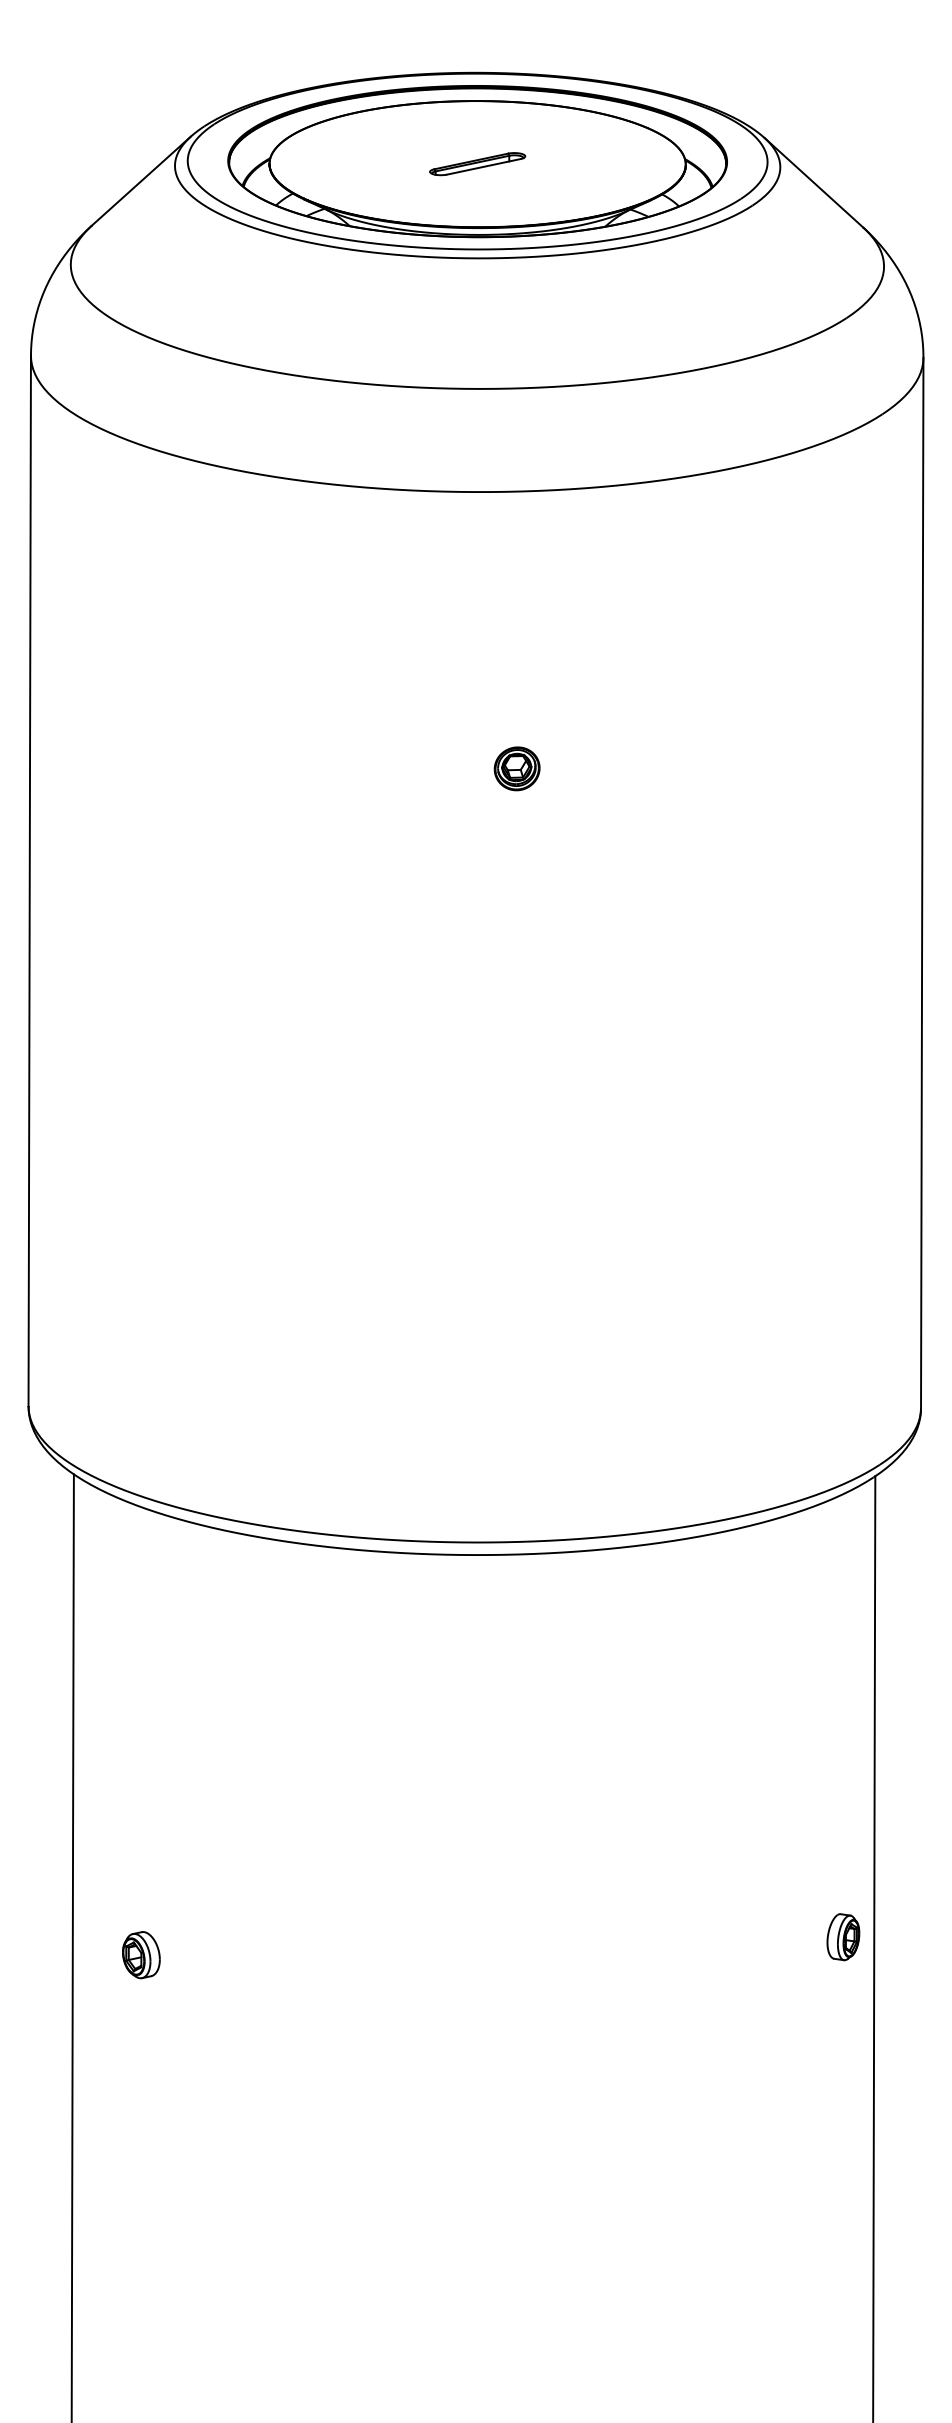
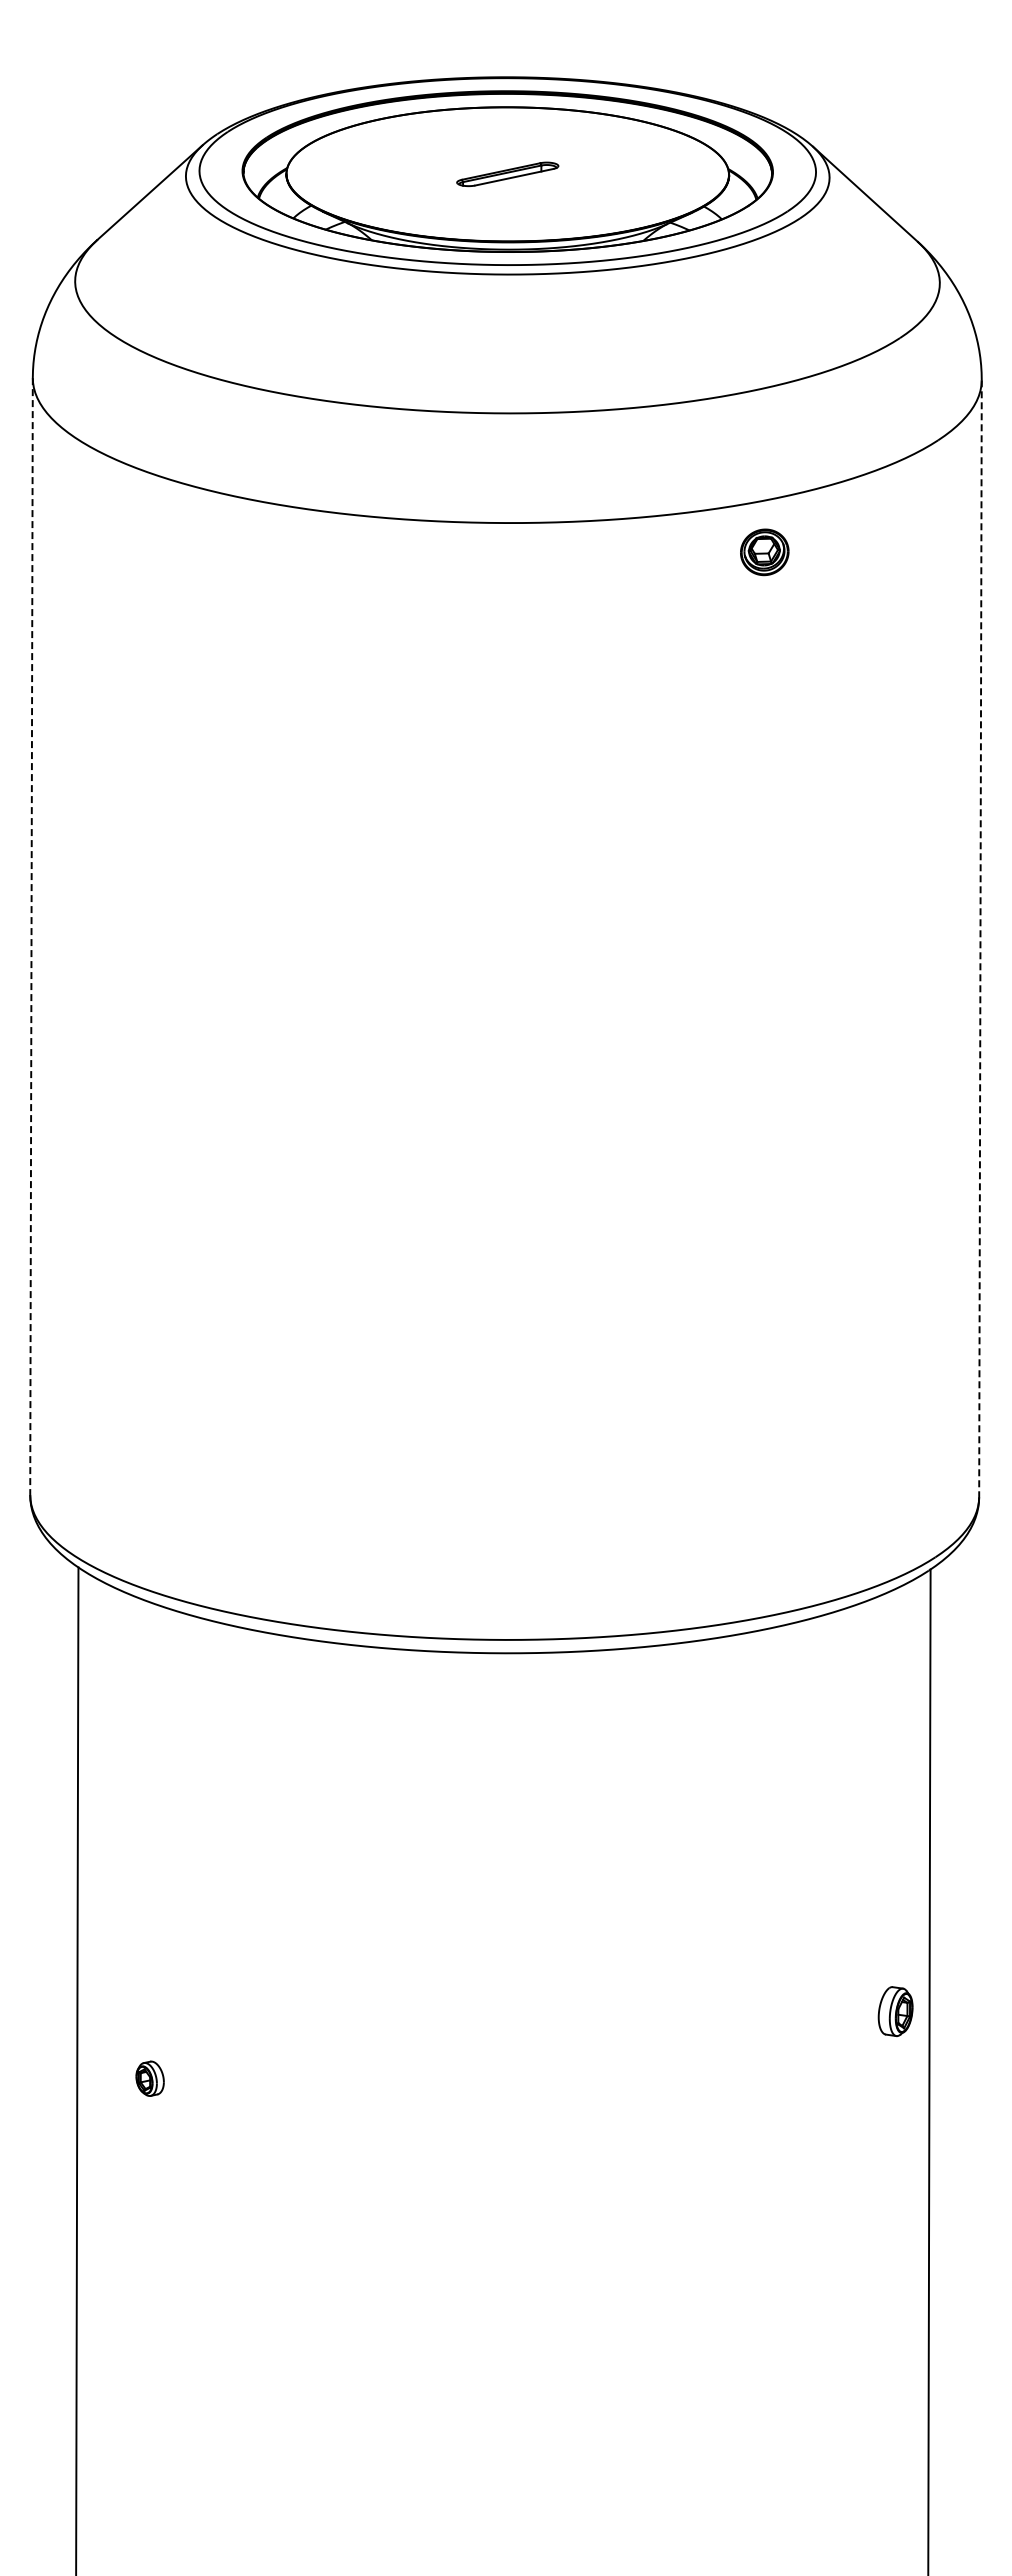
part: (516, 768) -> (764, 552), moved
line: (29, 881) -> (31, 937), solid -> dashed
line: (922, 883) -> (980, 939), solid -> dashed
part: (843, 1937) -> (895, 2011), moved
part: (140, 1954) -> (149, 2078), size x0.7

